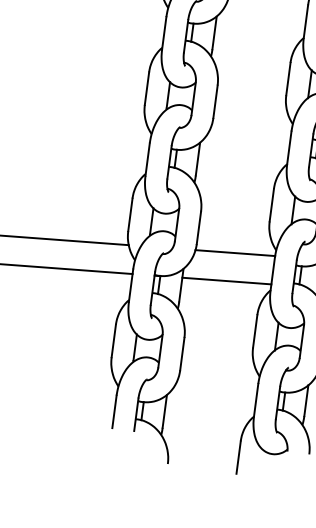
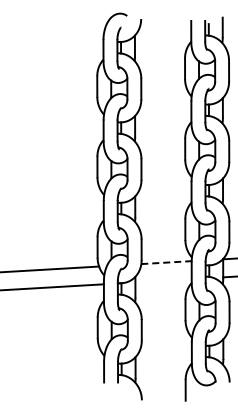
line: (236, 253) -> (167, 262), solid -> dashed
line: (226, 280) -> (163, 280), removed

